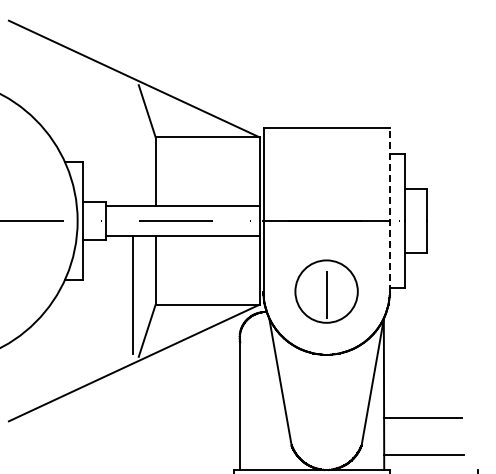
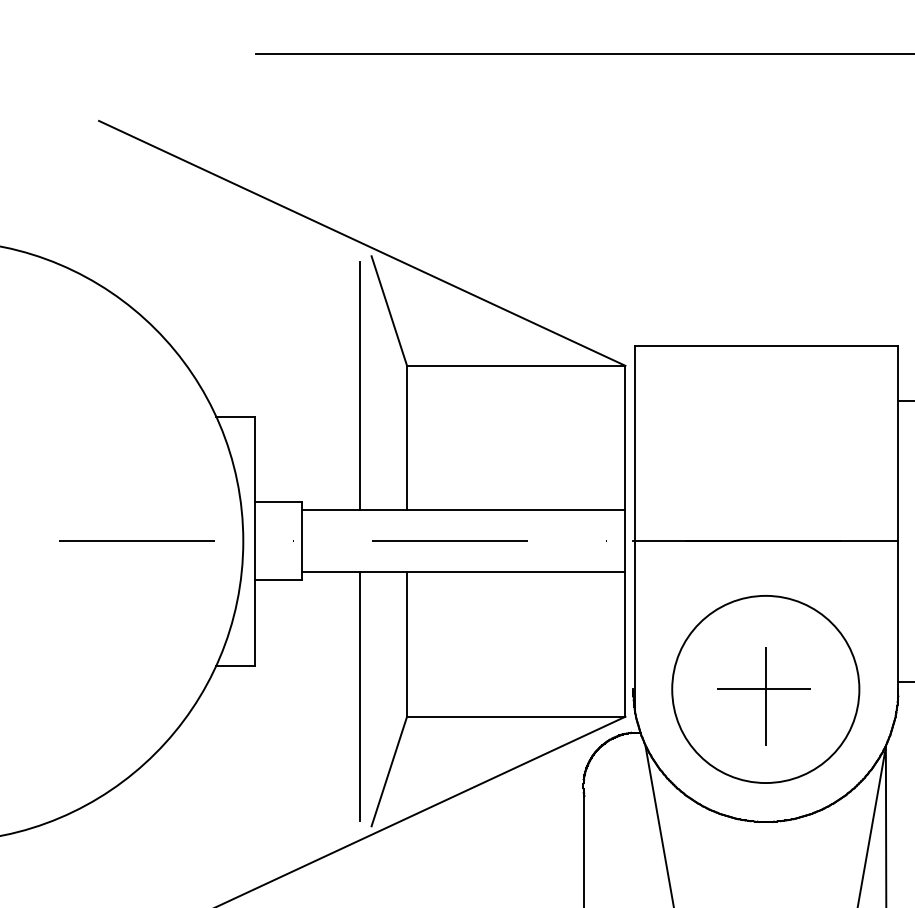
line: (133, 146) -> (360, 384), added
line: (389, 209) -> (897, 517), dashed -> solid
line: (325, 291) -> (763, 689), added
circle: (326, 291) -> (765, 689), size x1.43

